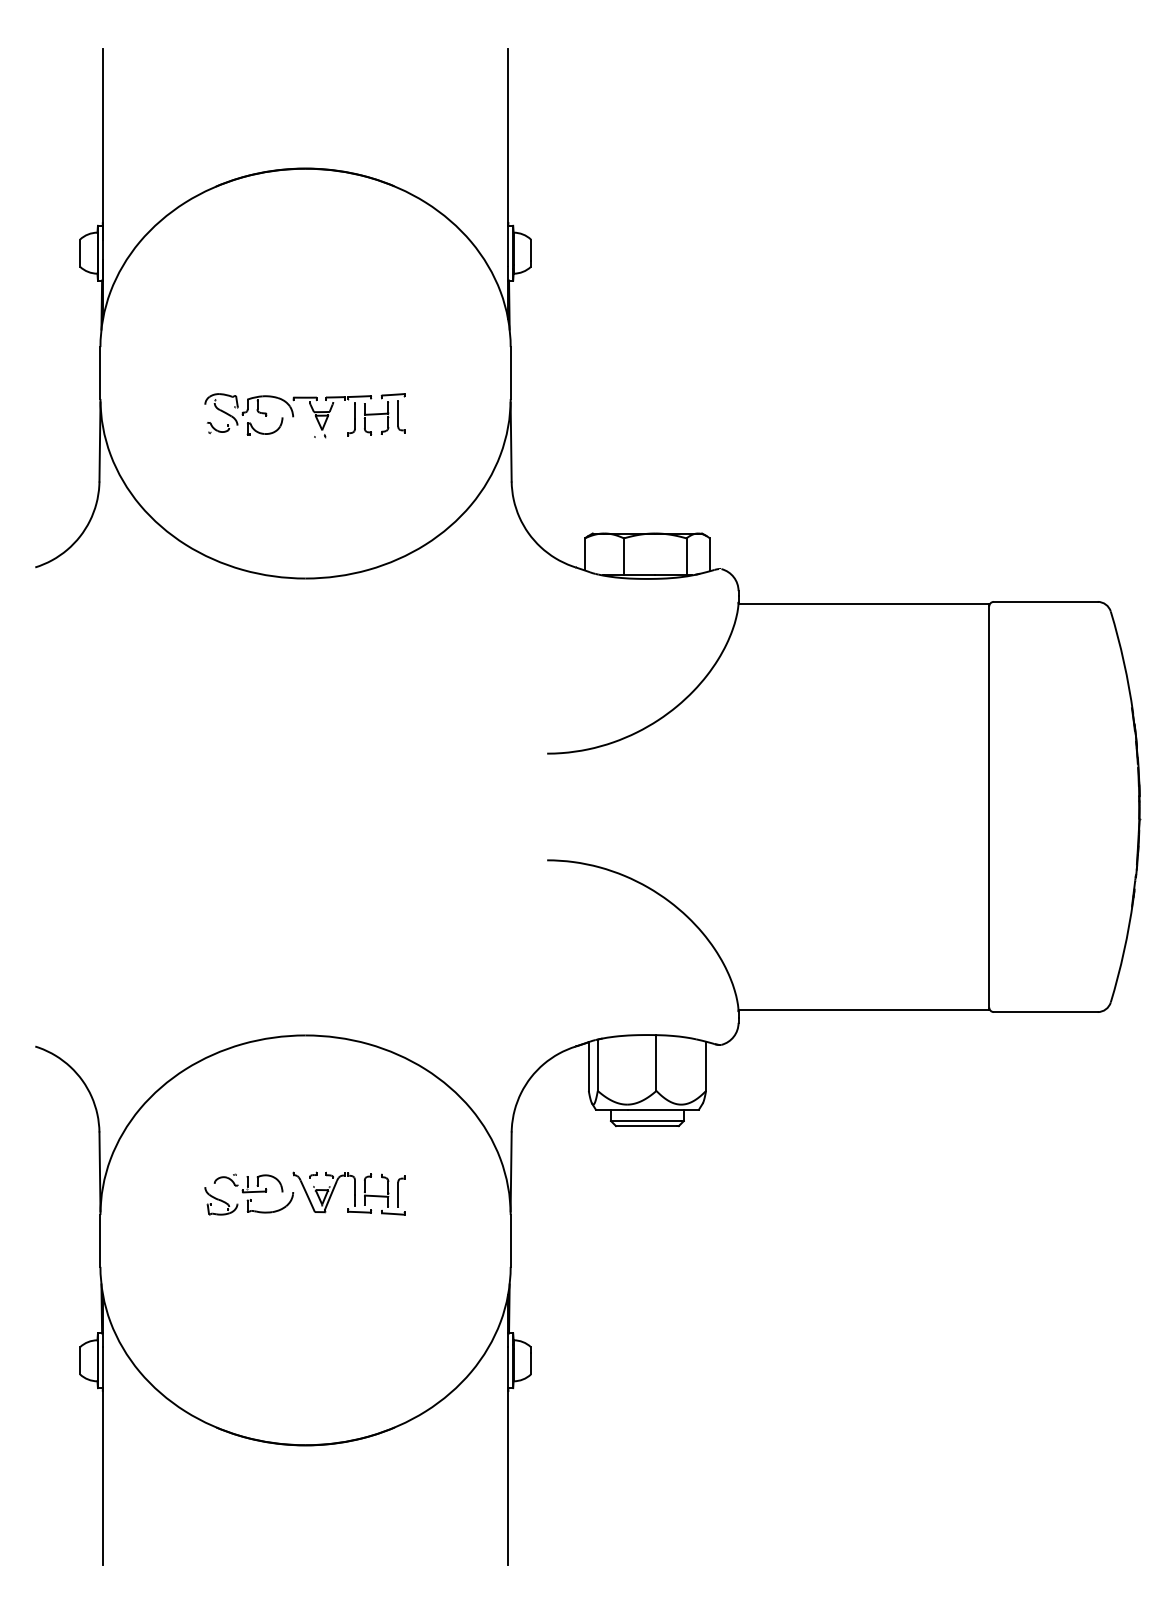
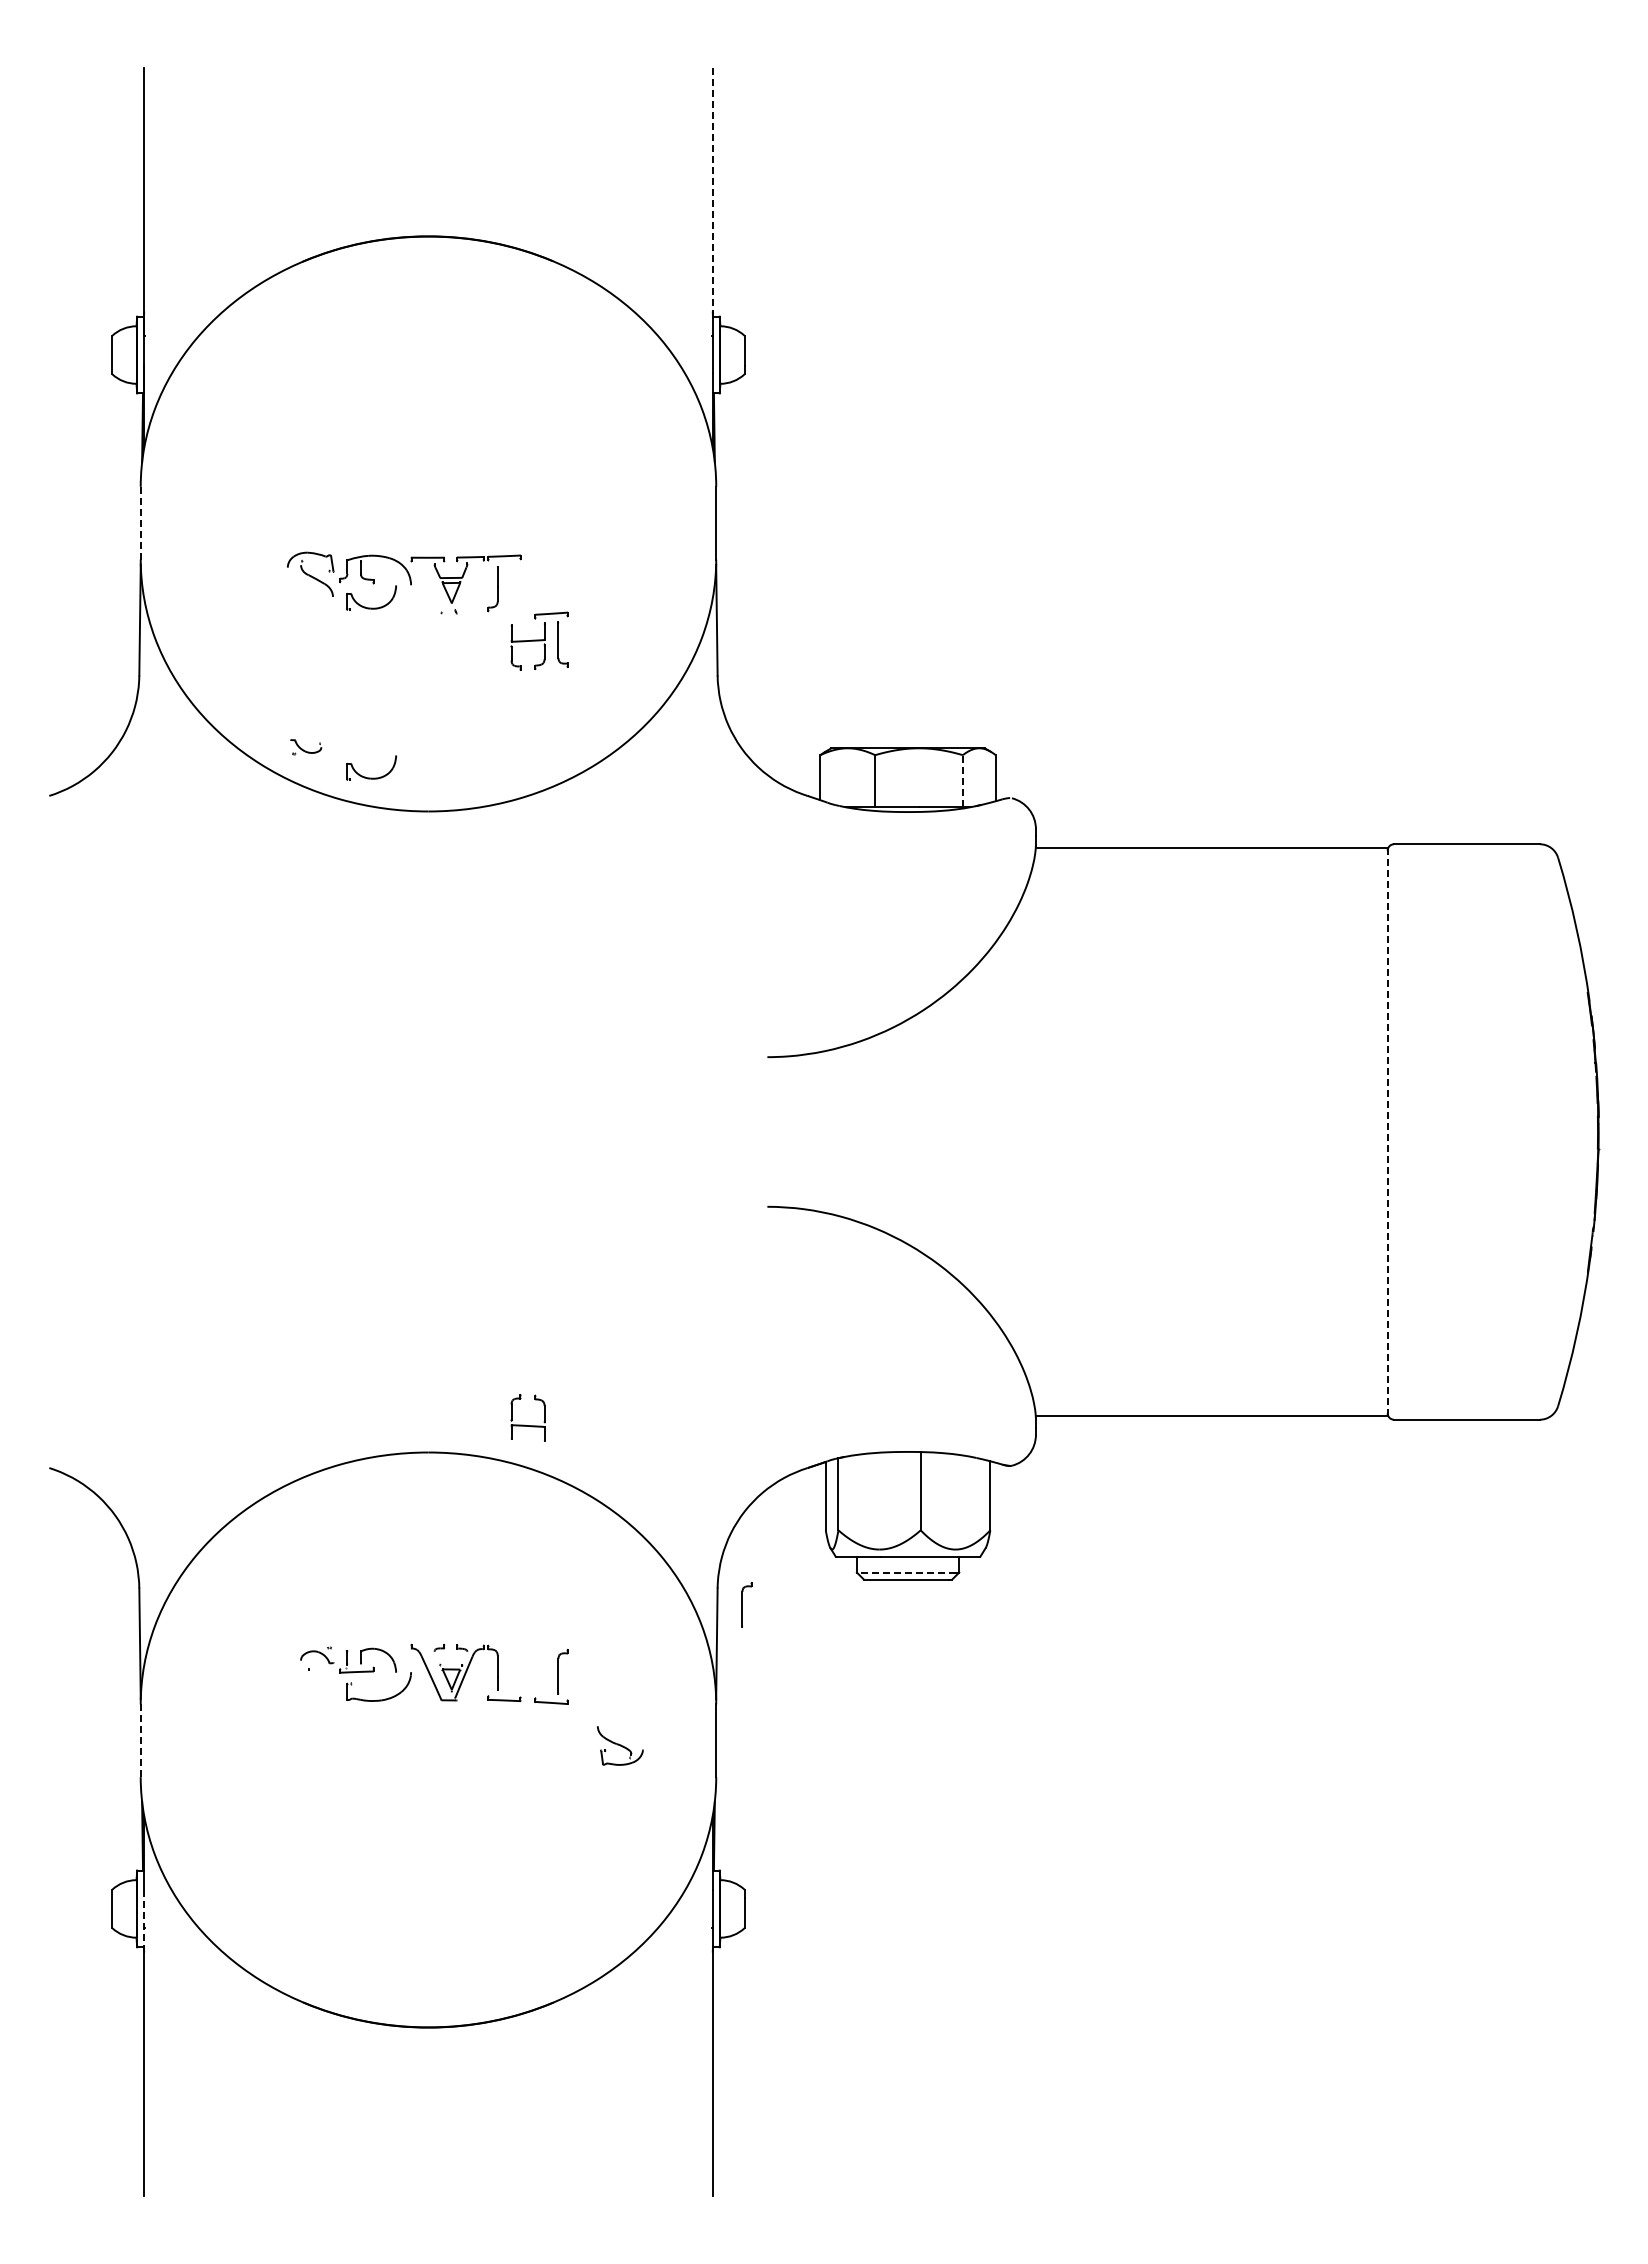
line: (508, 137) -> (712, 192), solid -> dashed
line: (100, 372) -> (140, 522), solid -> dashed
part: (384, 413) -> (539, 640), moved
part: (218, 428) -> (306, 747), moved
part: (264, 554) -> (371, 777), added
line: (686, 557) -> (962, 781), solid -> dashed
line: (989, 806) -> (1387, 1131), solid -> dashed
line: (645, 1120) -> (905, 1572), solid -> dashed
part: (532, 1143) -> (746, 1604), added
part: (374, 1195) -> (524, 1424), moved
part: (221, 1200) -> (620, 1745), moved
line: (100, 1241) -> (140, 1741), solid -> dashed
line: (103, 1367) -> (144, 1918), solid -> dashed

